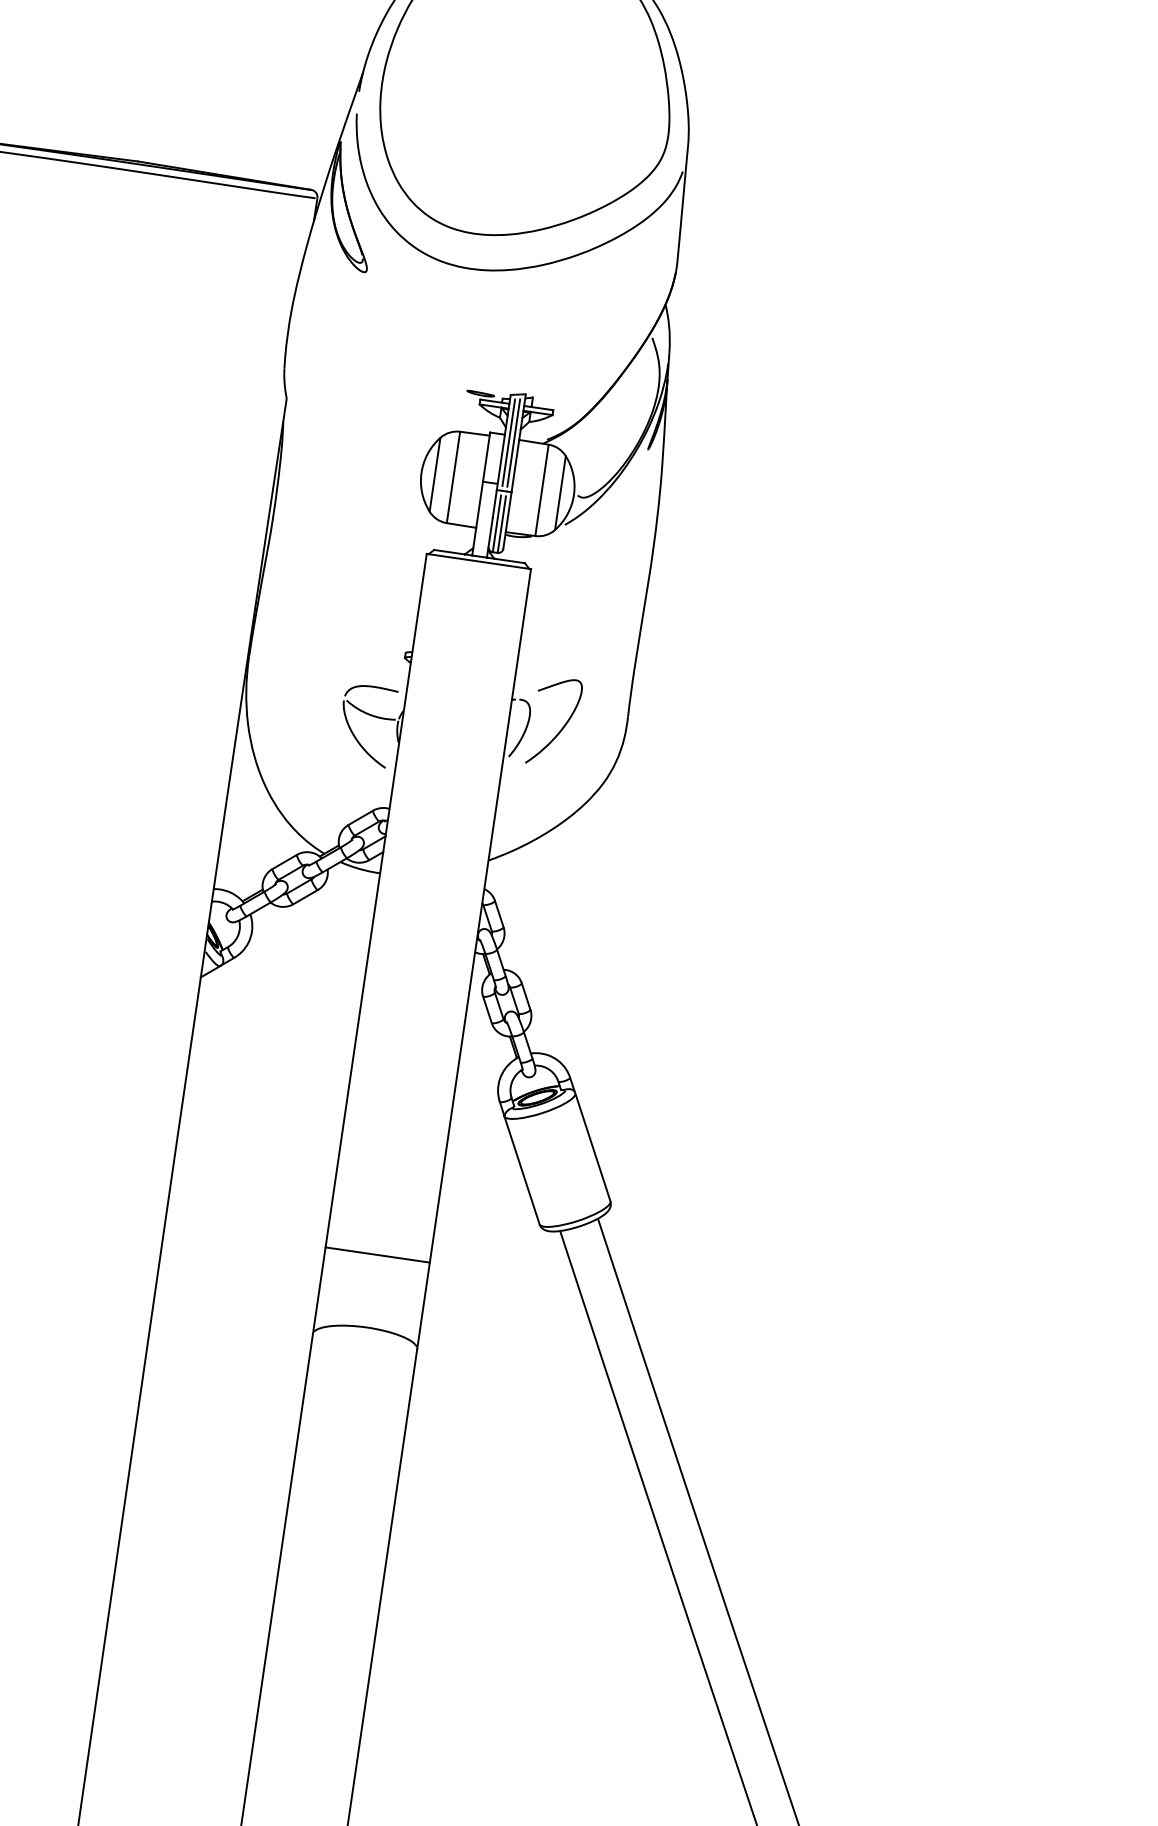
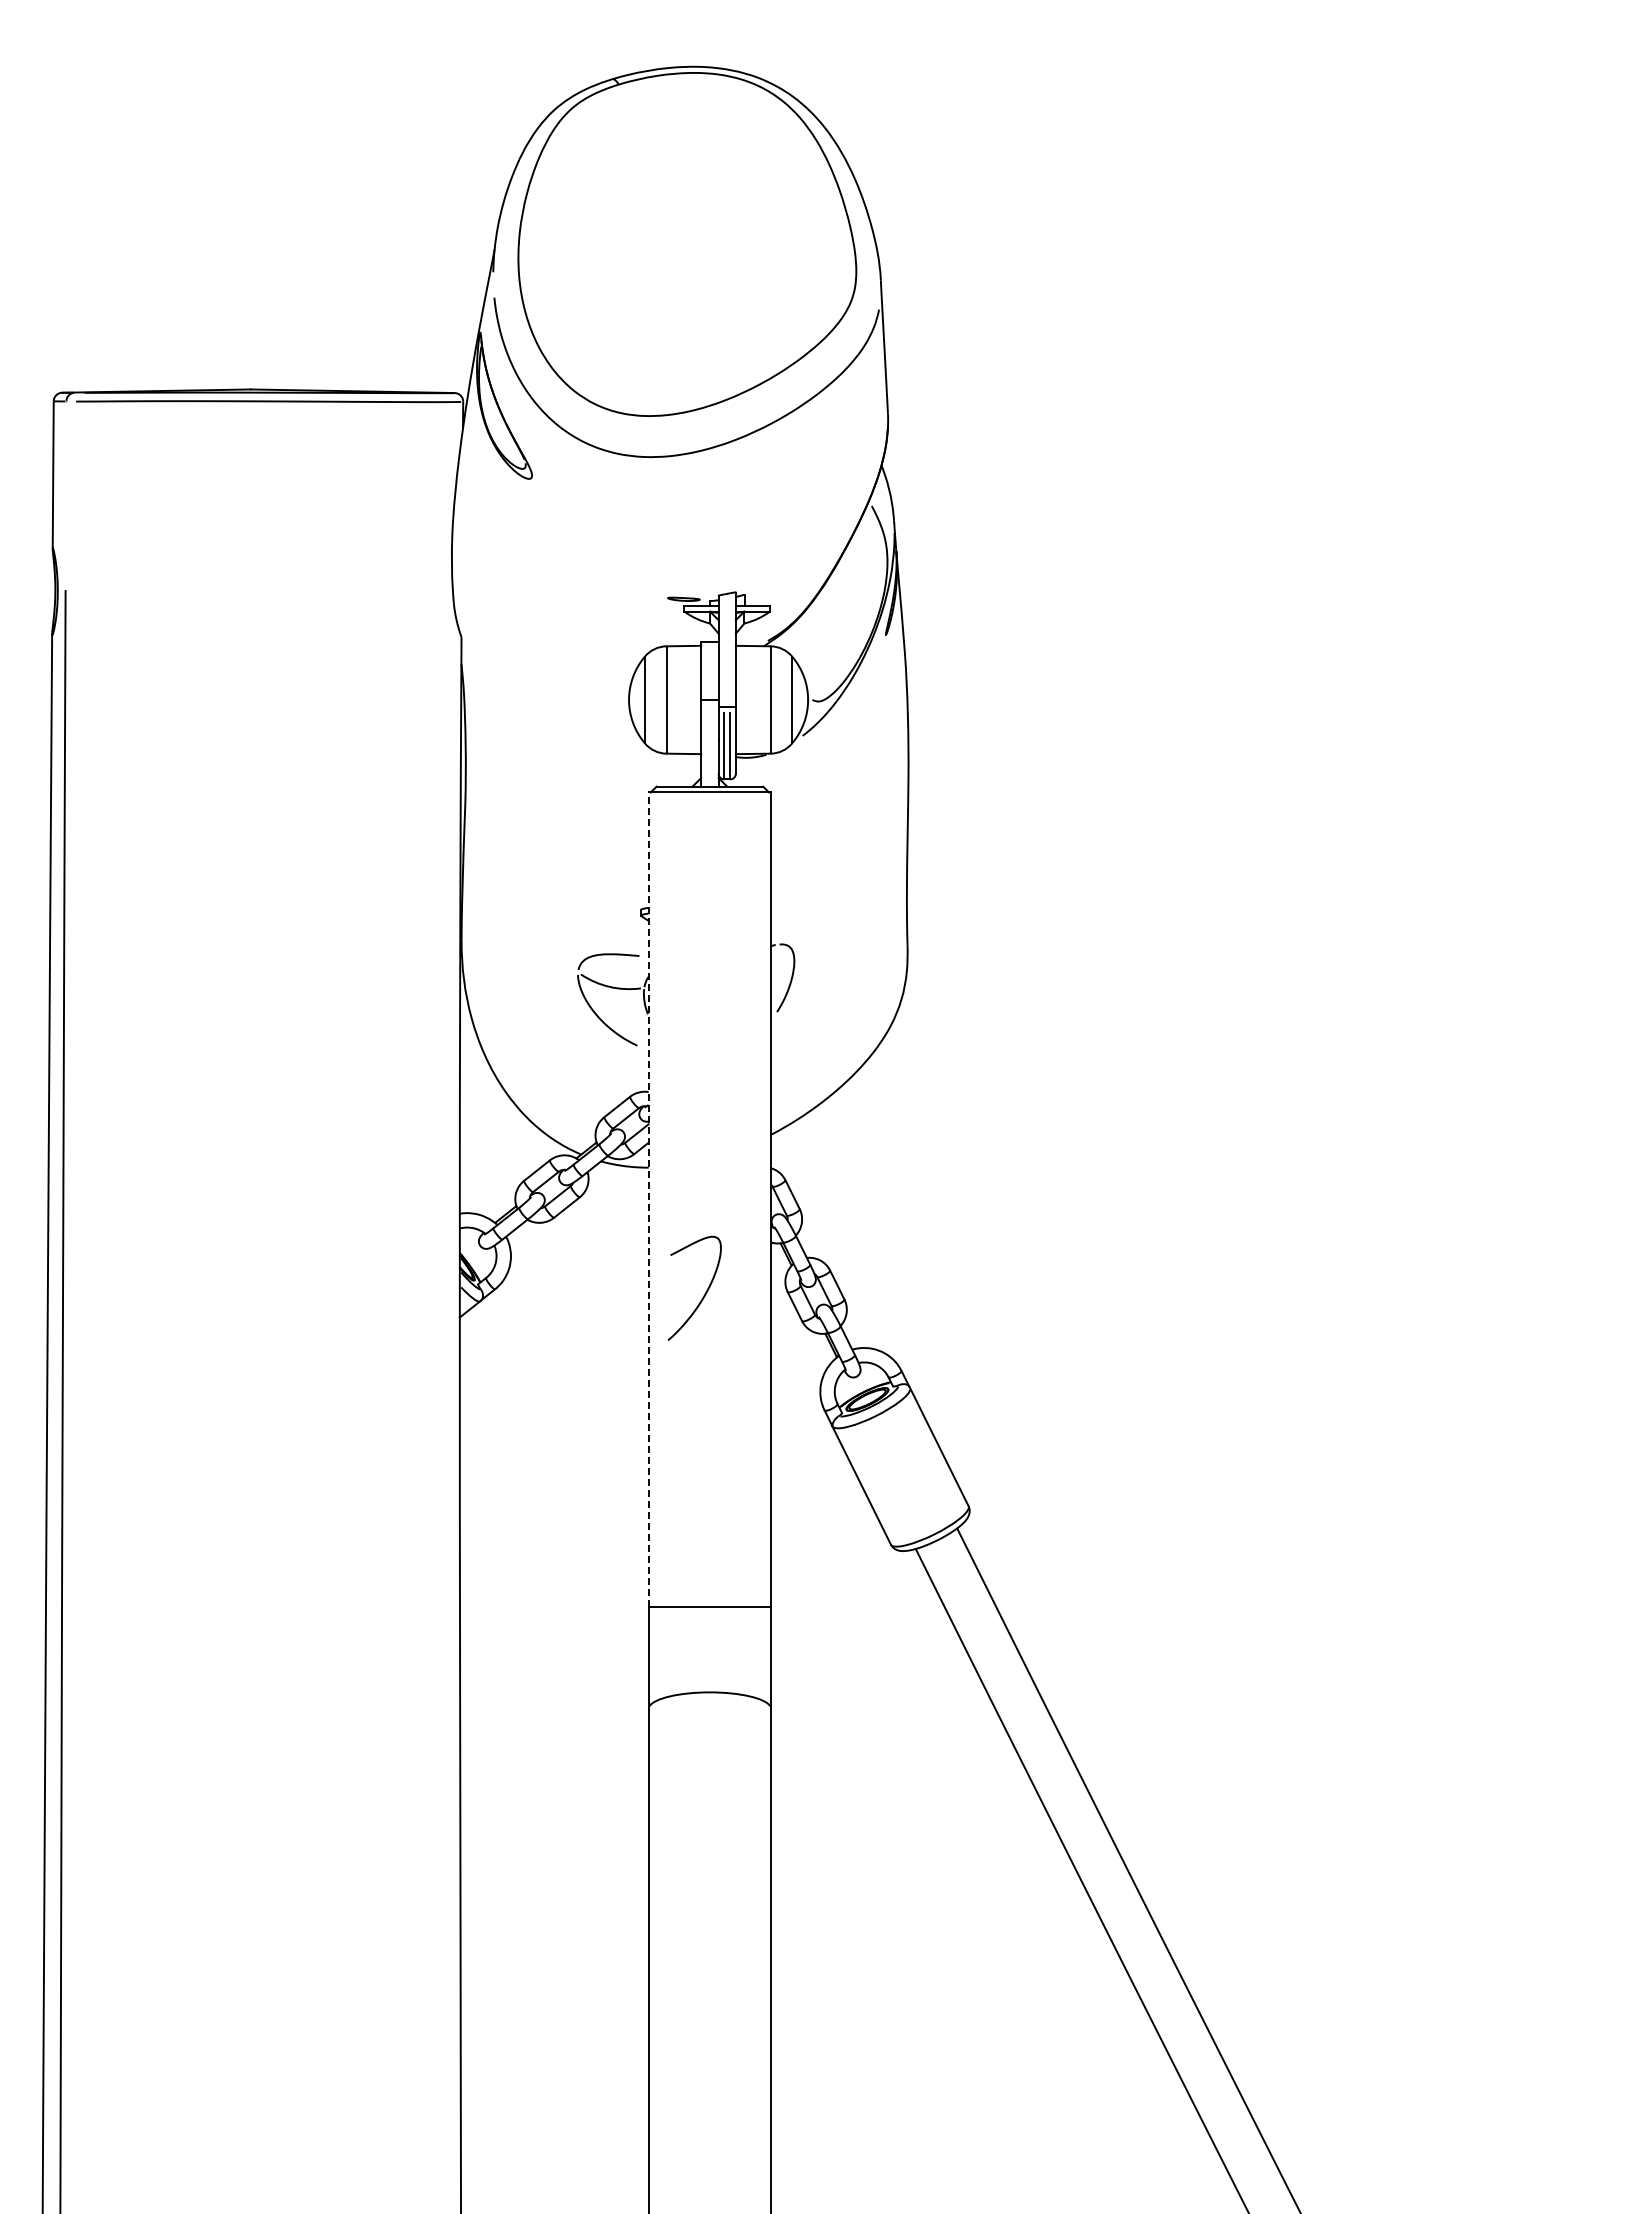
line: (508, 442) -> (724, 650), removed
line: (514, 443) -> (730, 650), removed
curve: (562, 727) -> (704, 1293), moved
line: (376, 900) -> (648, 1199), solid -> dashed

